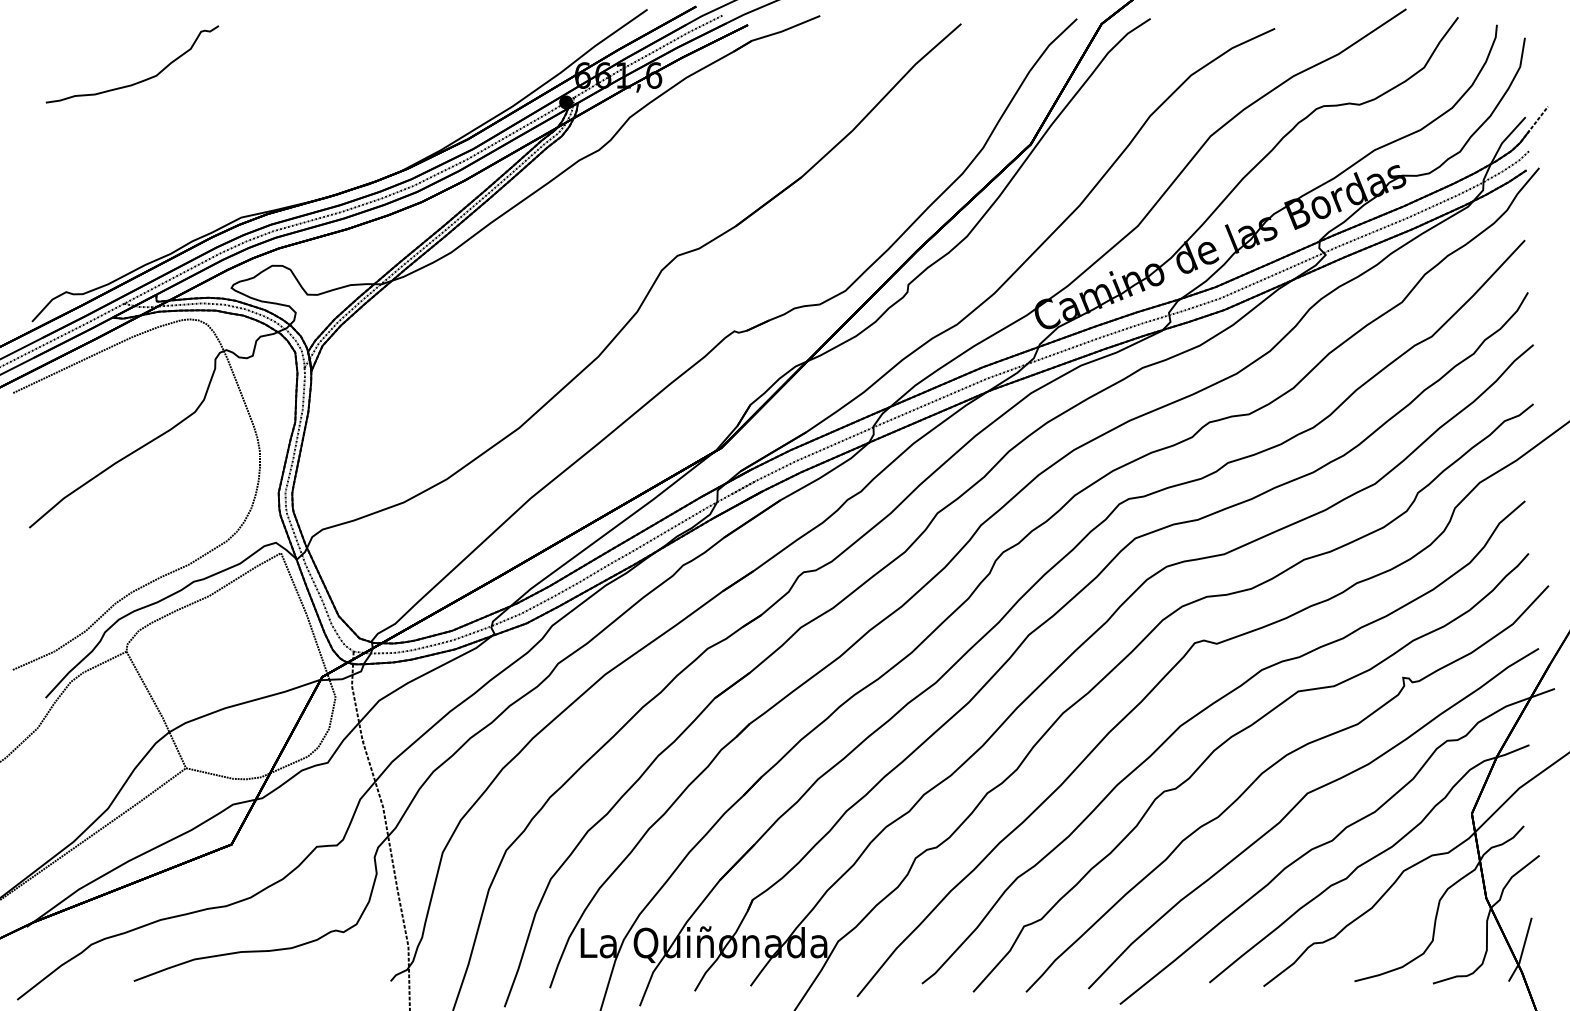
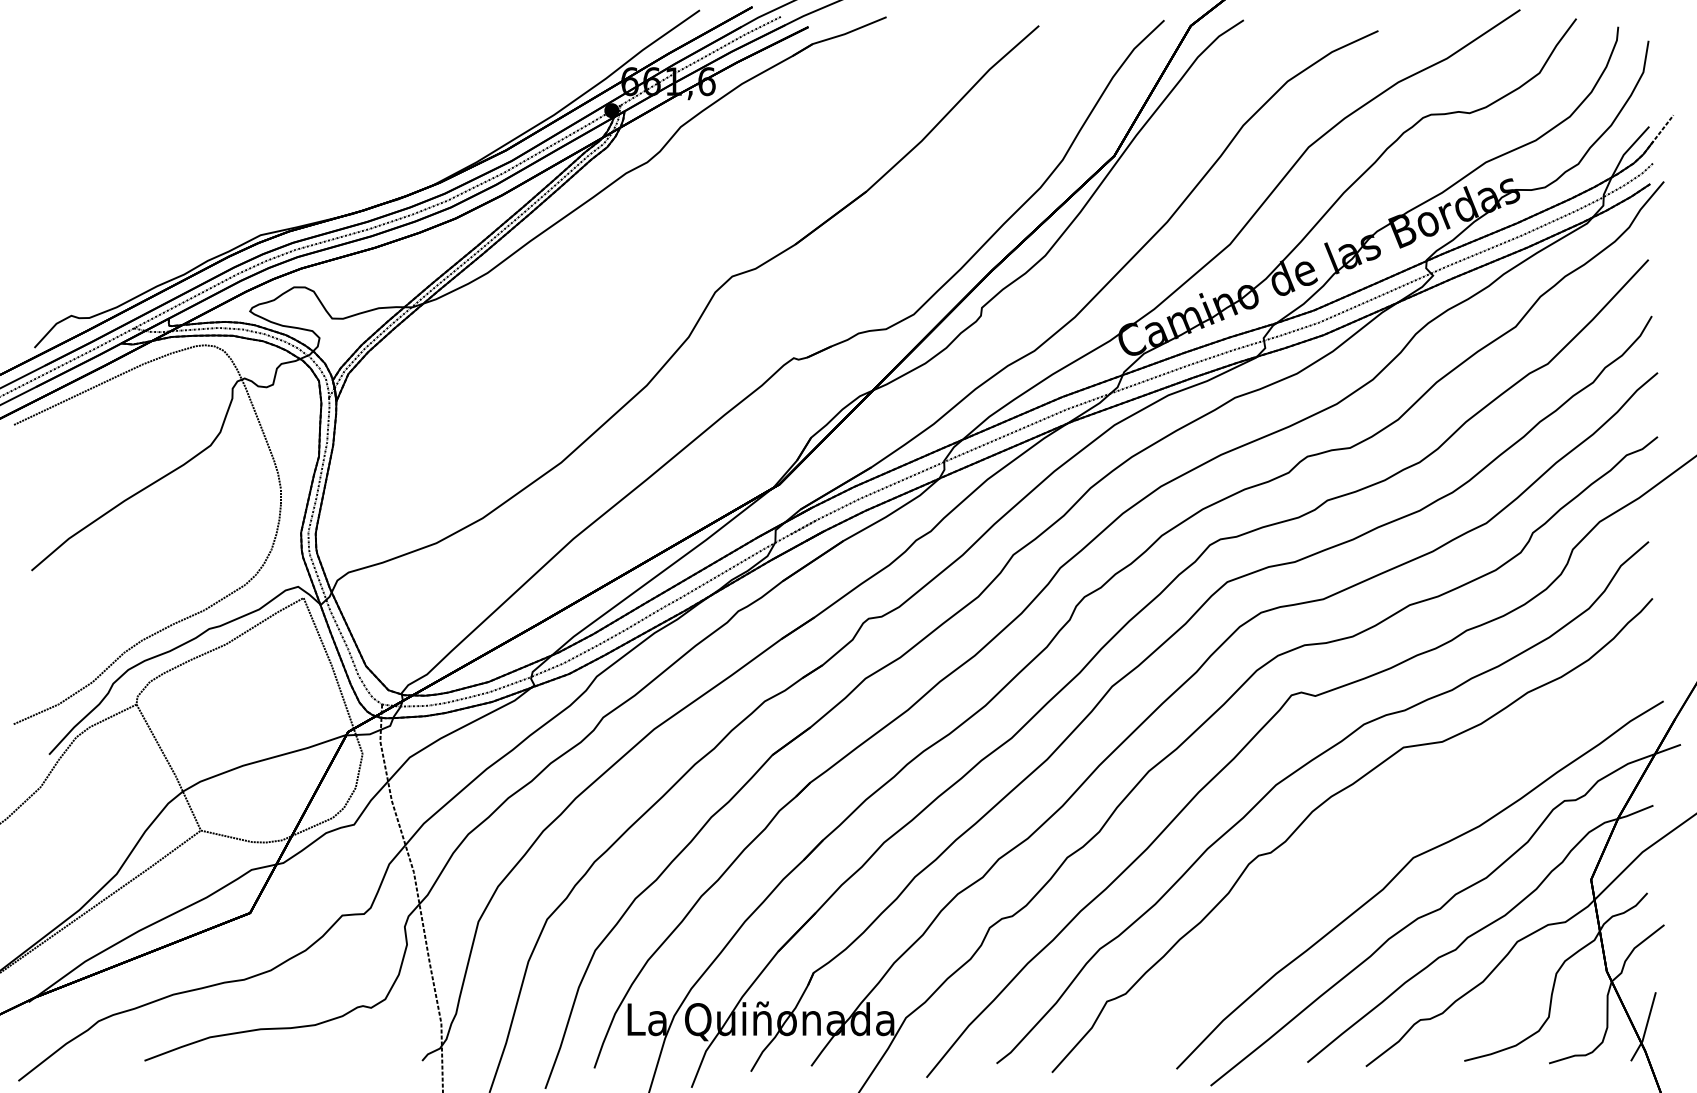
part: (138, 81) -> (149, 88), removed
part: (1273, 766) -> (1376, 828), removed

